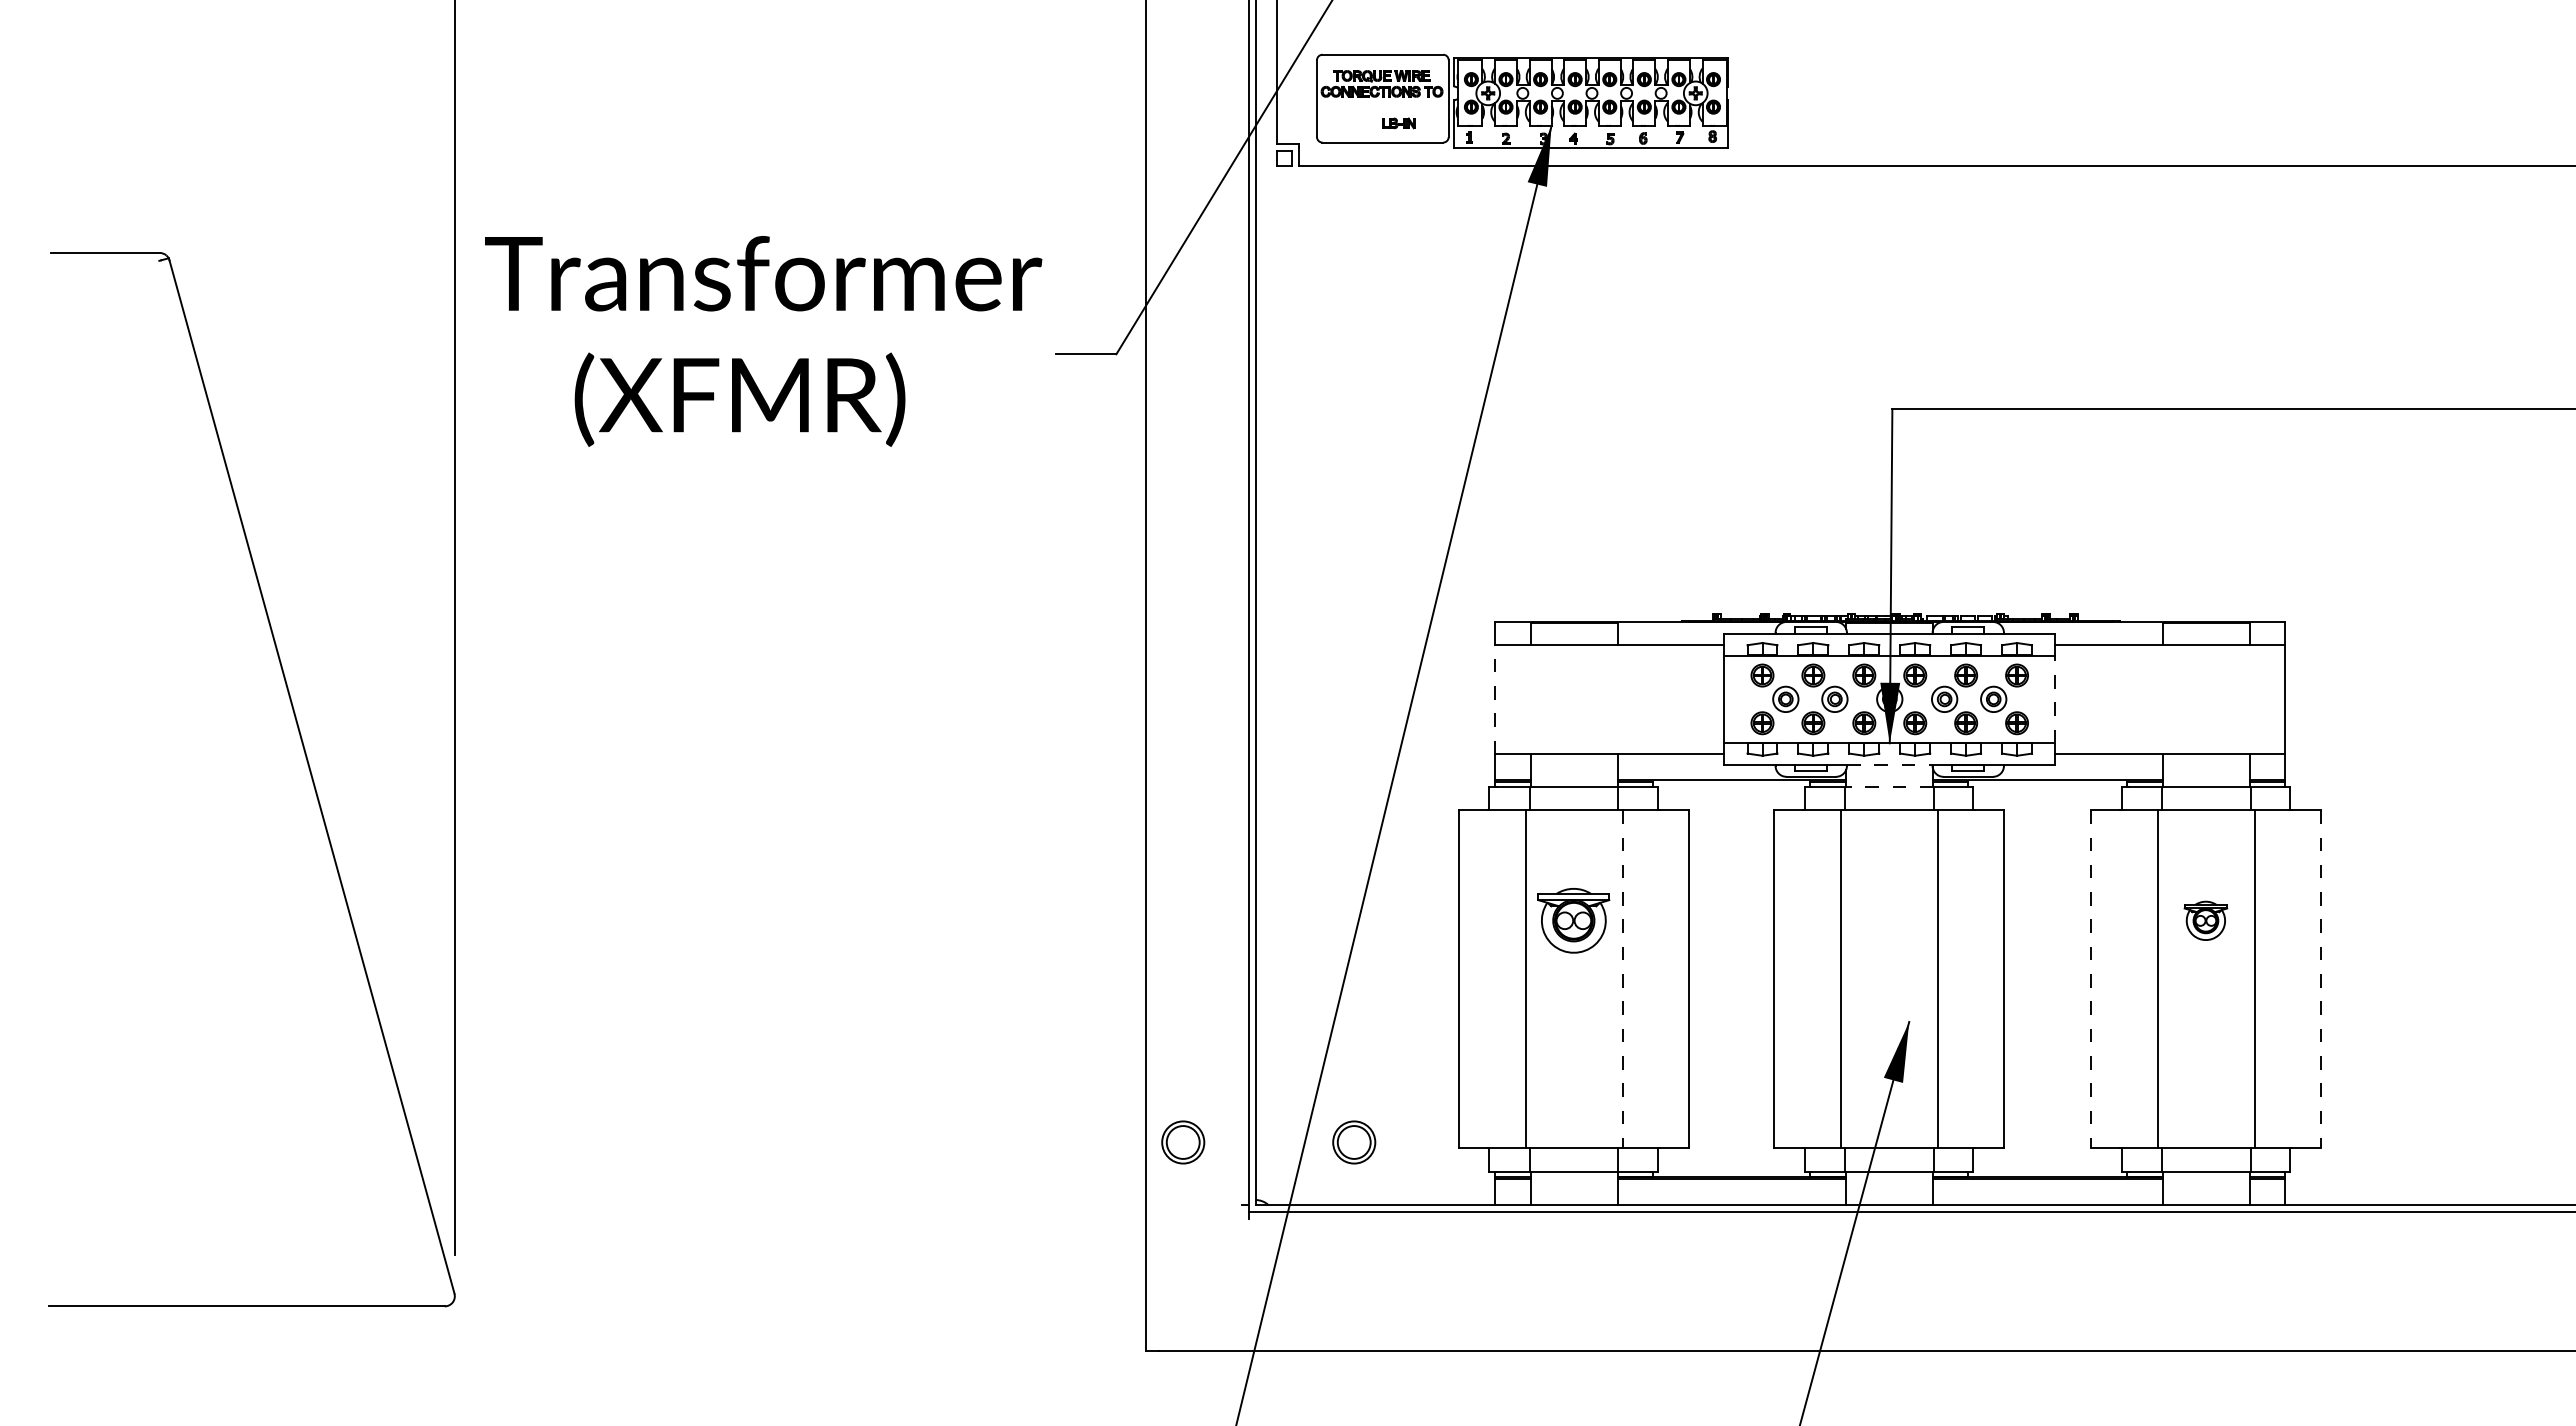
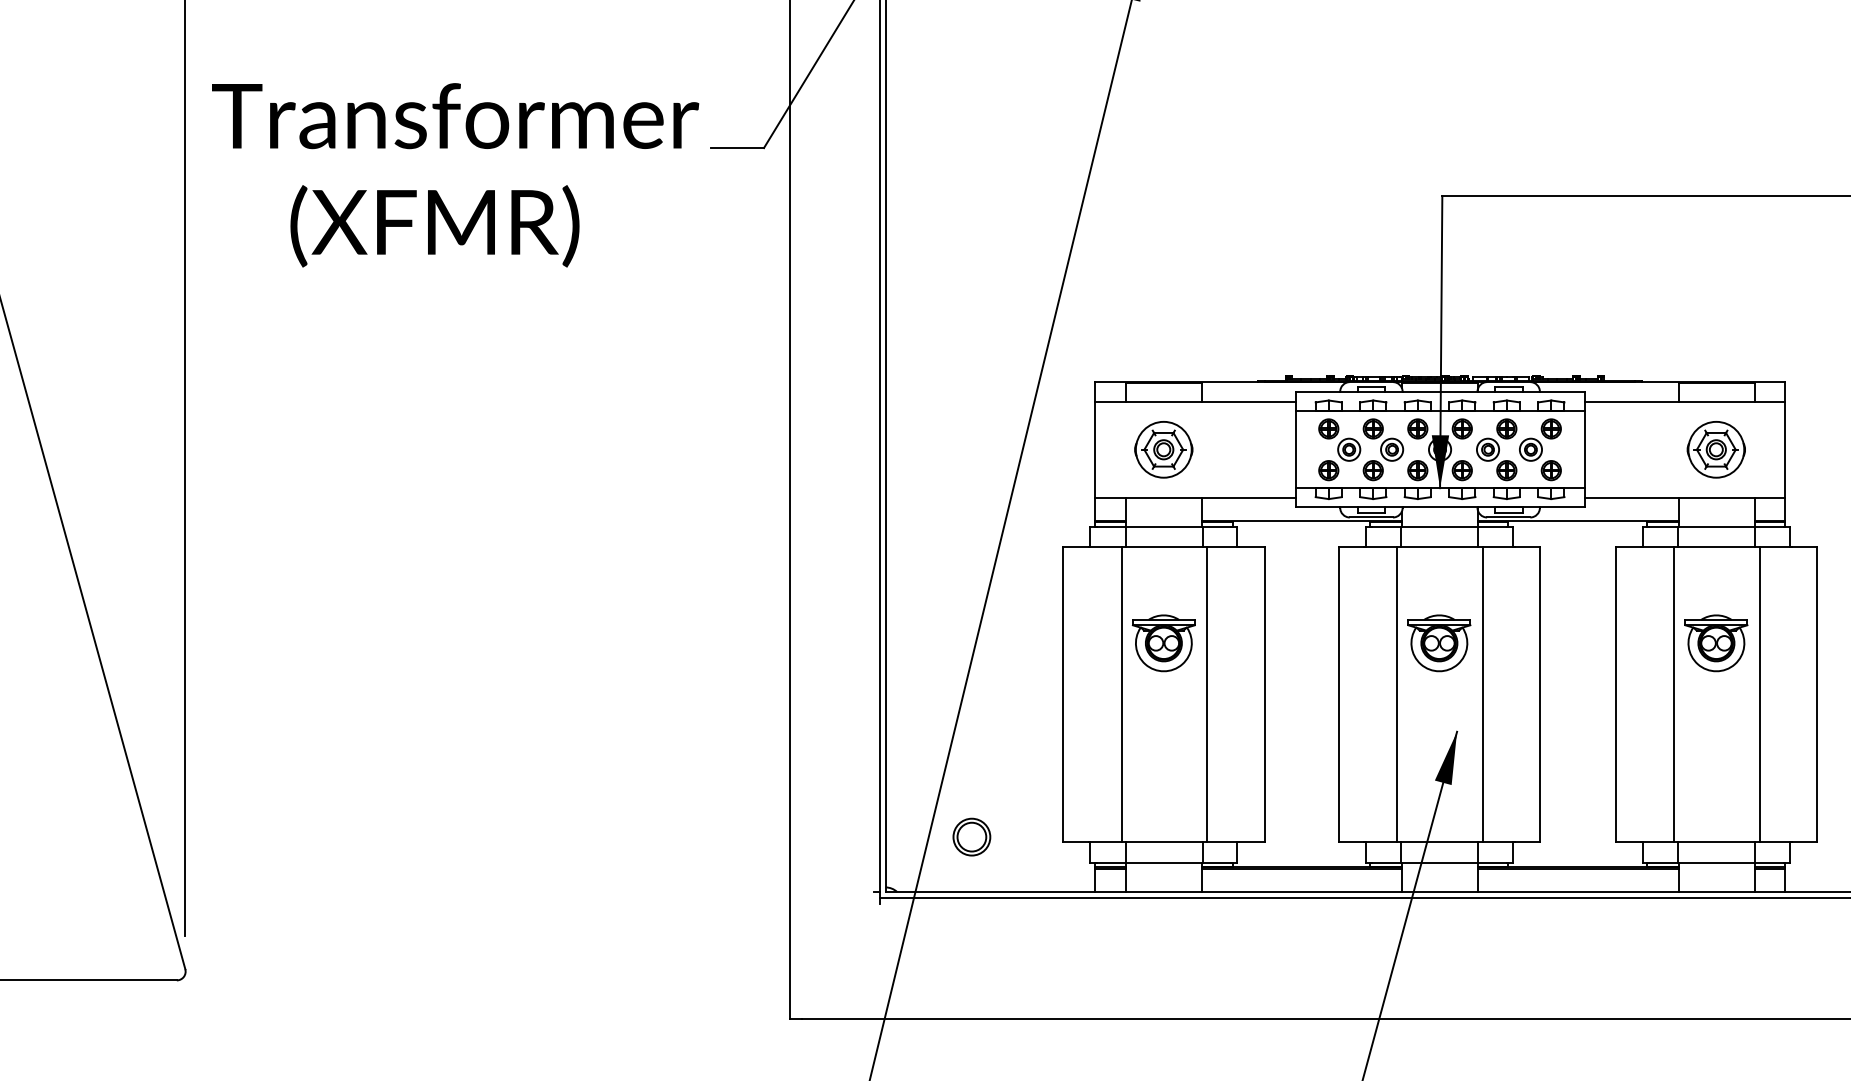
text: (763, 341) -> (455, 175), moved
line: (1494, 699) -> (1094, 449), dashed -> solid
part: (1573, 699) -> (1163, 449), added
line: (2055, 699) -> (1584, 449), dashed -> solid
part: (2205, 699) -> (1716, 449), added
line: (1889, 765) -> (1439, 507), dashed -> solid
line: (1888, 787) -> (1438, 526), dashed -> solid
part: (1888, 920) -> (1438, 643), added
part: (2205, 920) -> (1716, 643), size x1.67
line: (1623, 979) -> (1207, 694), dashed -> solid
line: (2090, 979) -> (1615, 694), dashed -> solid
line: (2321, 979) -> (1817, 694), dashed -> solid
part: (1183, 1142) -> (822, 837), removed

